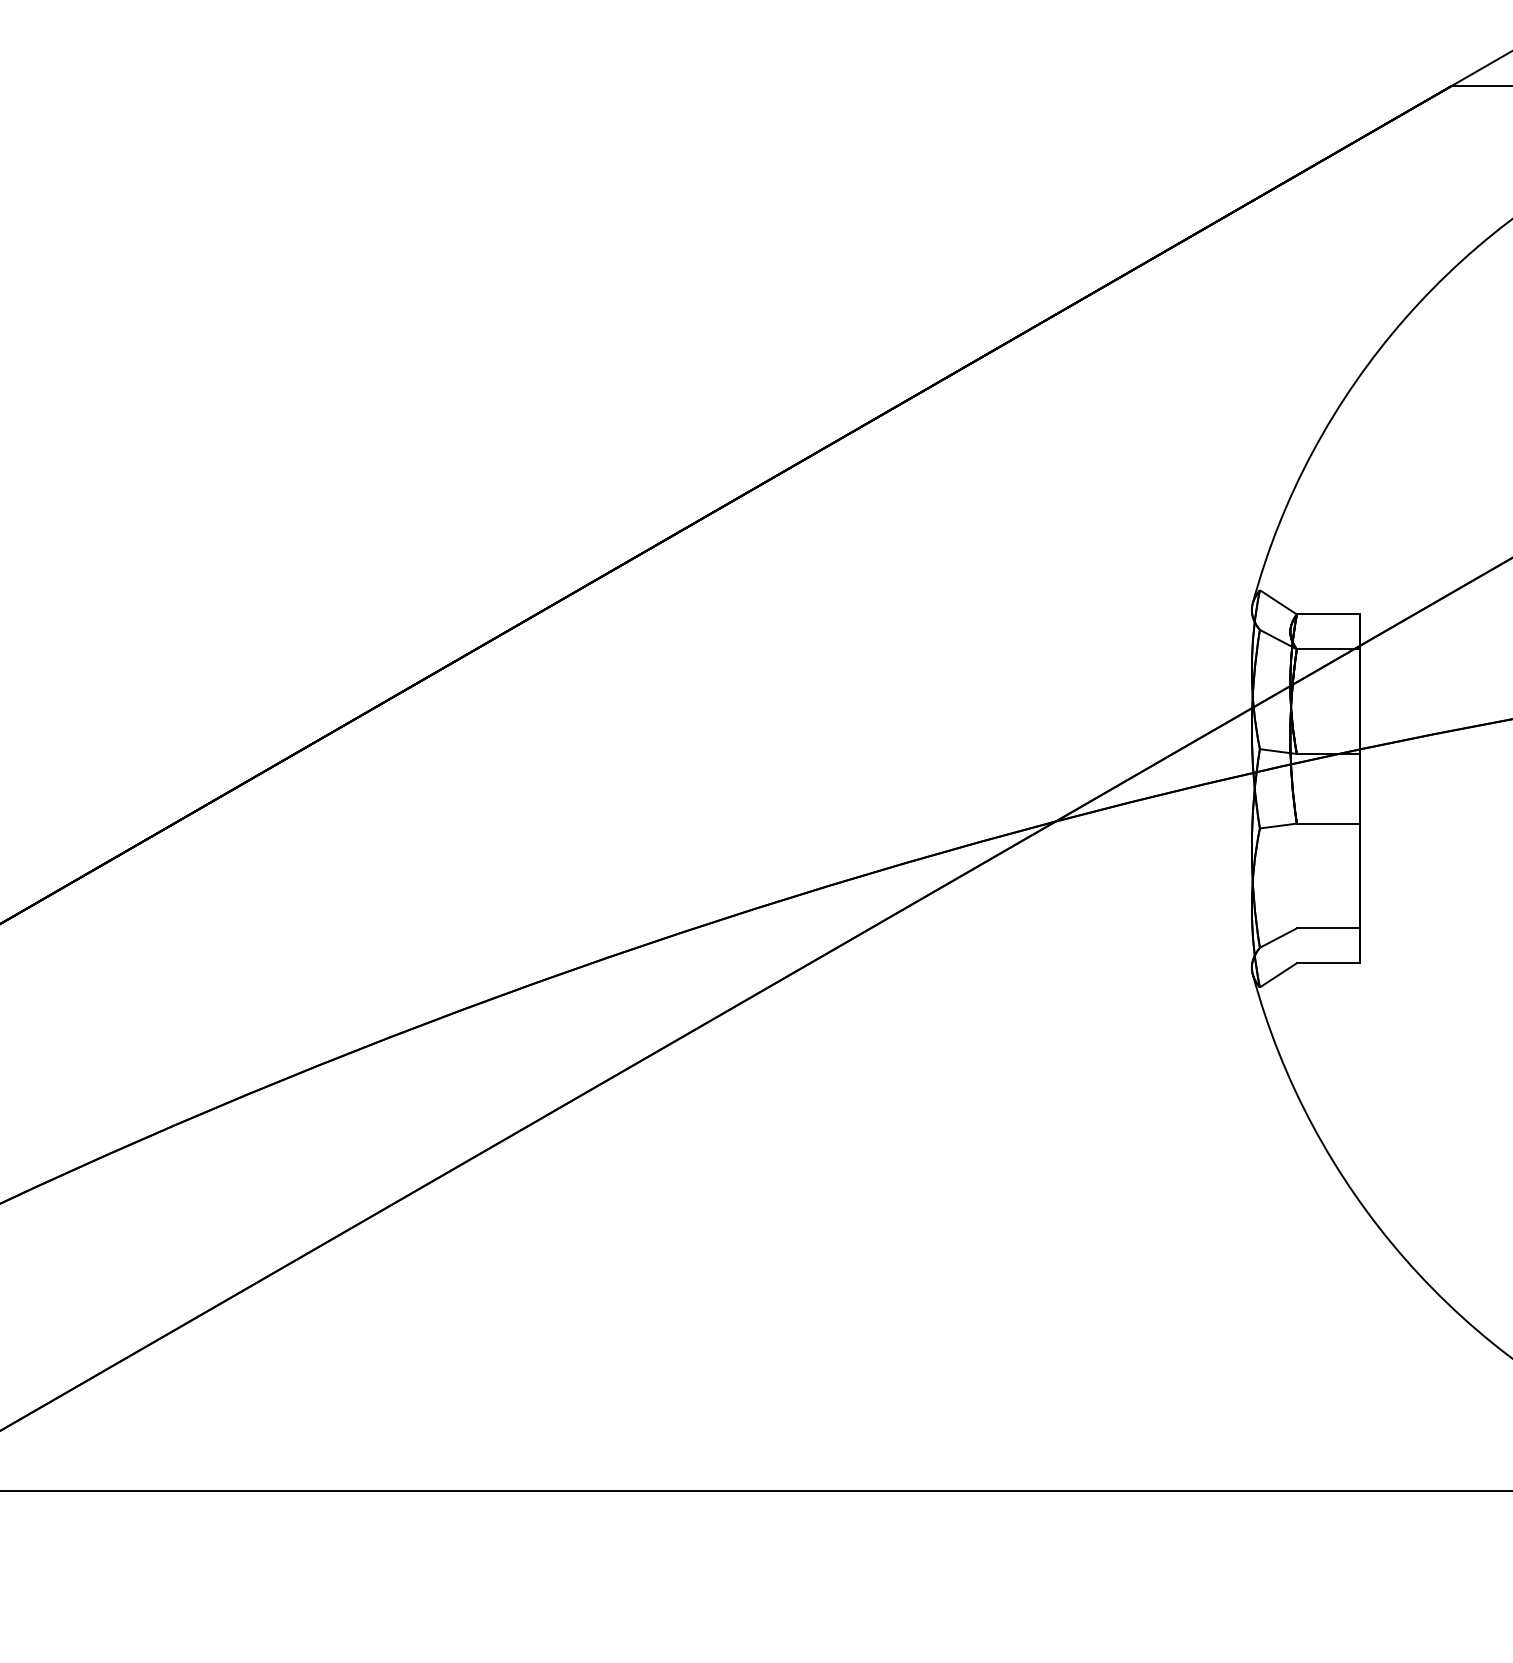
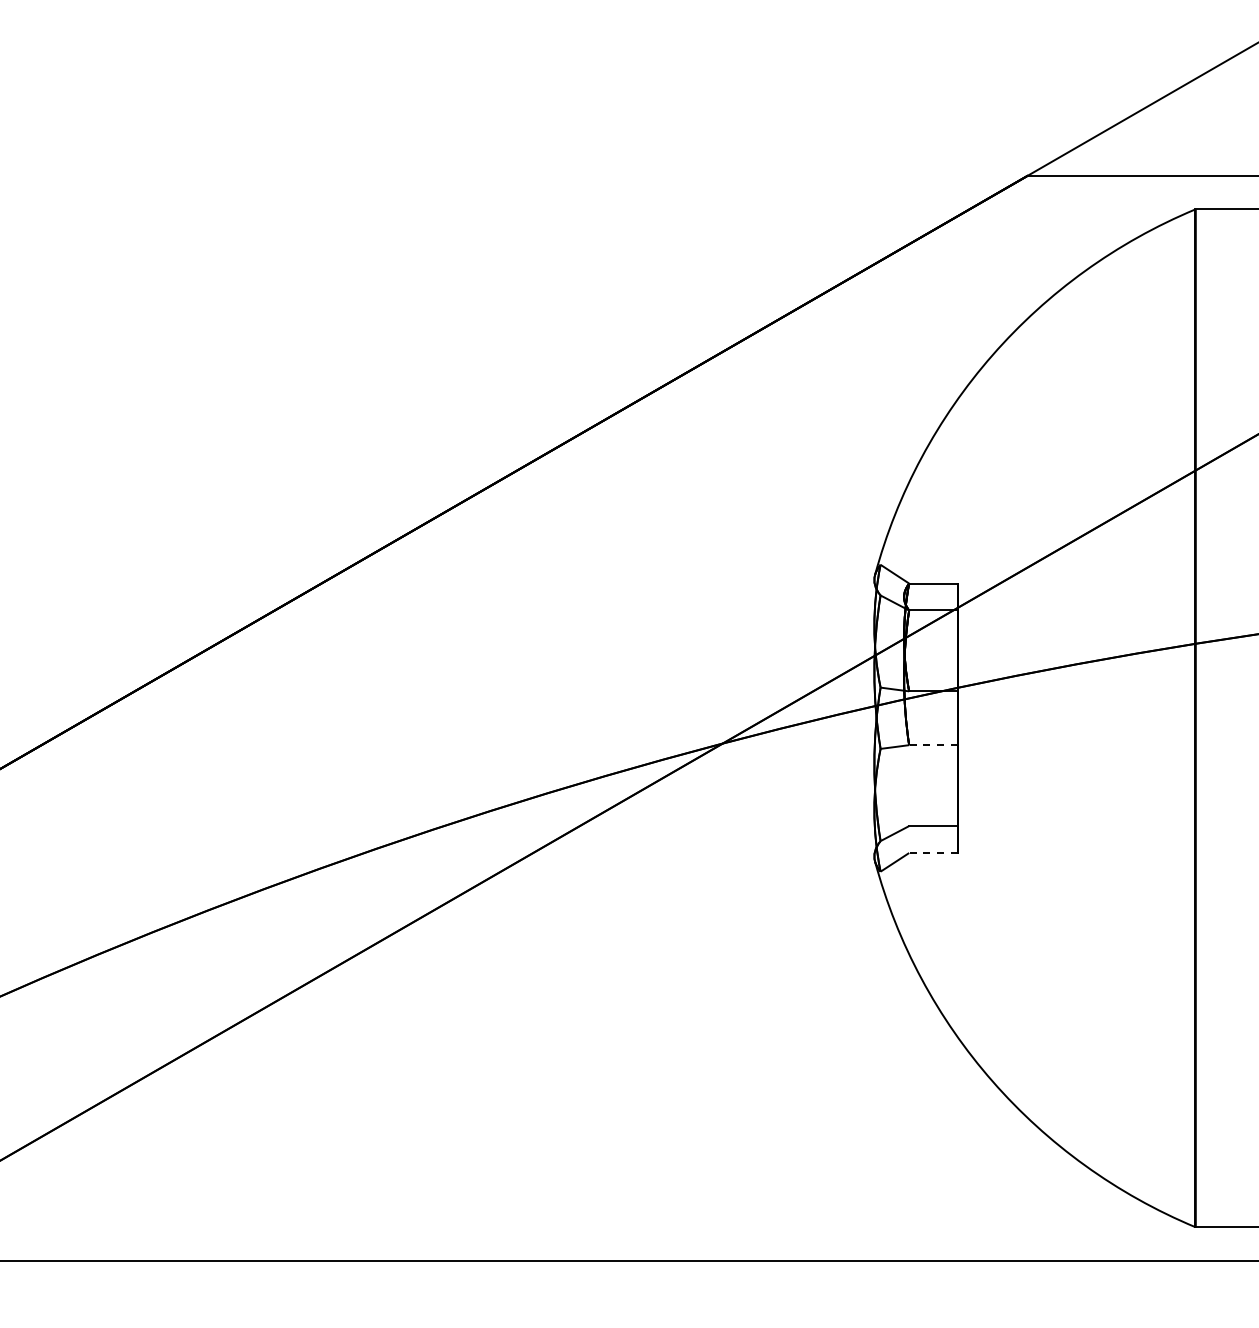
line: (1328, 824) -> (933, 745), solid -> dashed
line: (1328, 963) -> (933, 853), solid -> dashed

